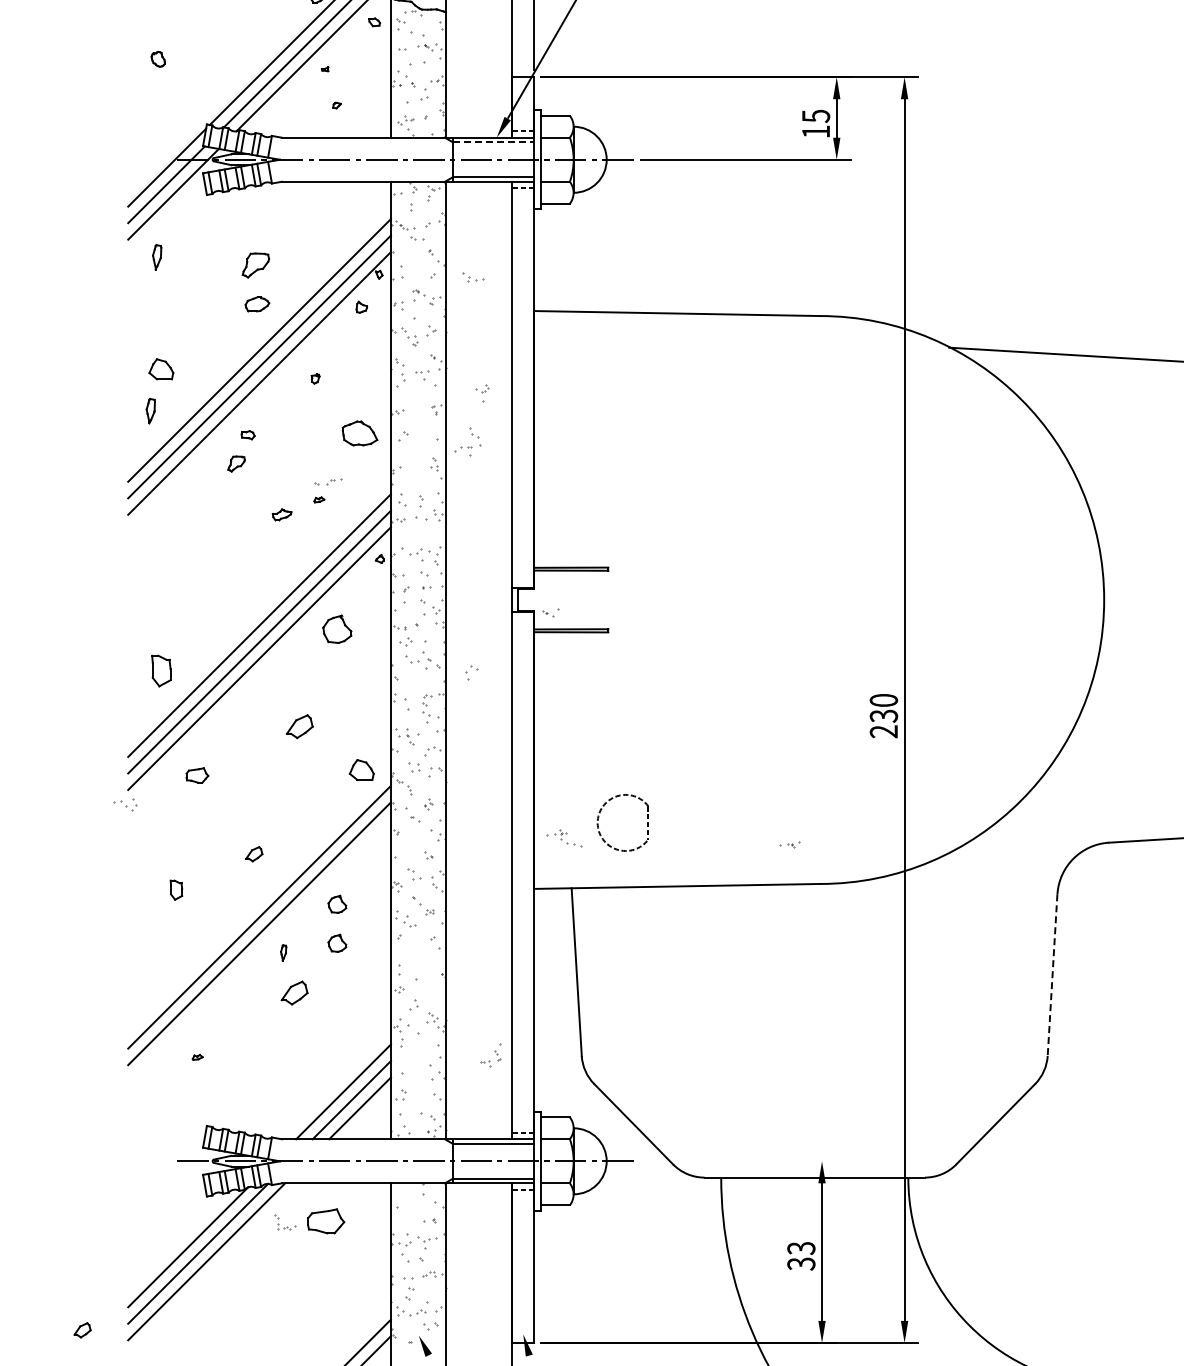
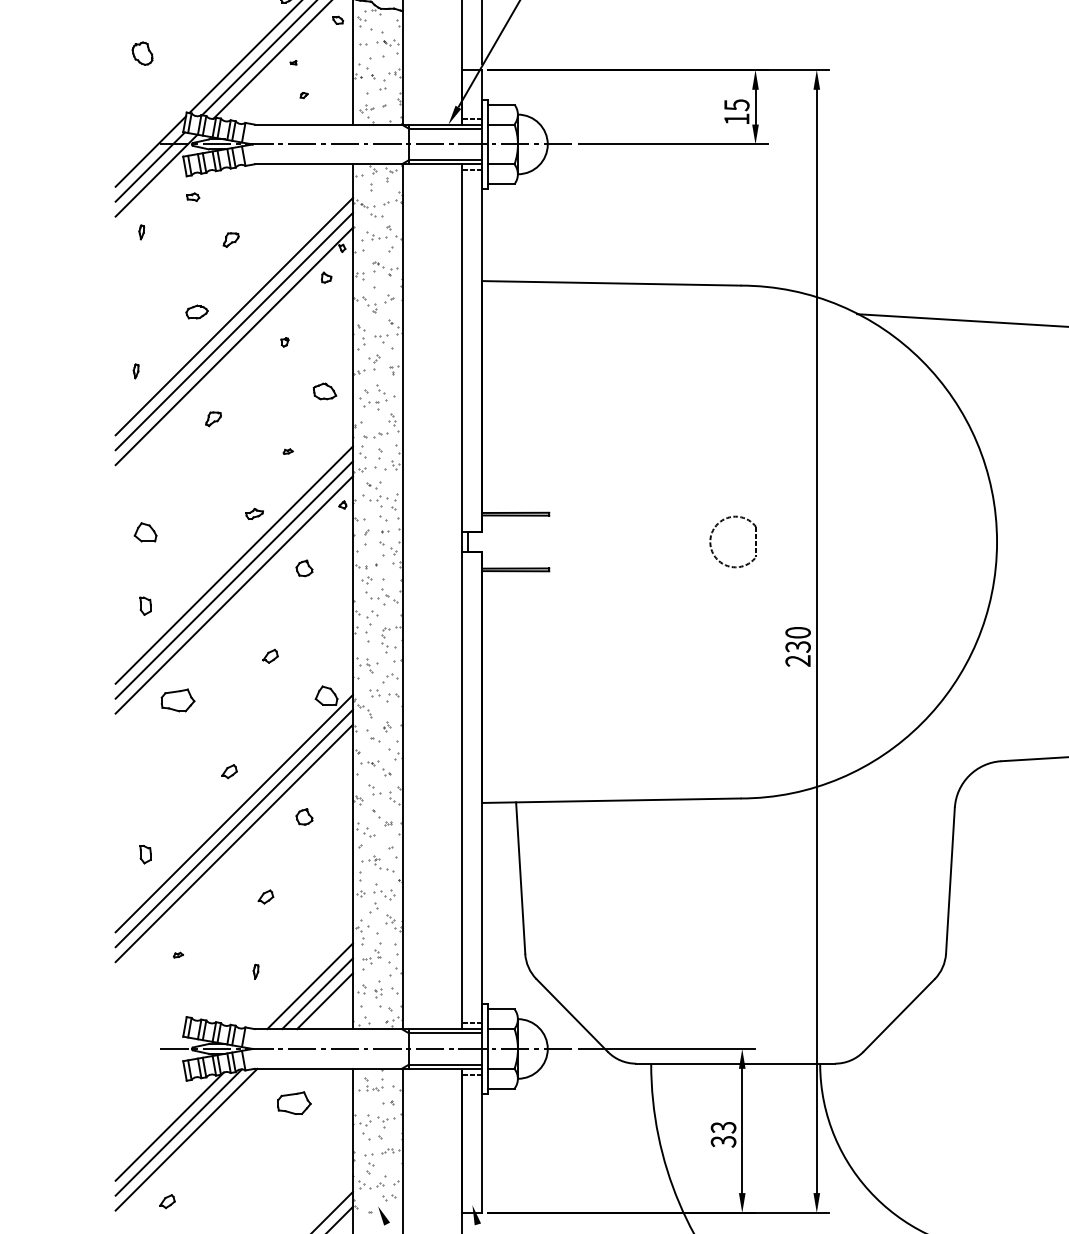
part: (158, 59) -> (143, 53), size x1.67
line: (493, 142) -> (445, 128), dashed -> solid
part: (156, 256) -> (141, 231), size x0.62
part: (256, 265) -> (231, 239), size x0.62
part: (473, 277) -> (376, 235), moved
part: (257, 304) -> (197, 312), moved
part: (161, 369) -> (145, 532), moved
part: (482, 393) -> (374, 362), moved
part: (150, 410) -> (135, 370), size x0.62
part: (359, 432) -> (324, 390), size x0.71
part: (247, 435) -> (192, 197), moved
part: (467, 441) -> (375, 397), moved
part: (328, 481) -> (376, 435), moved
part: (281, 514) -> (254, 513), moved
part: (550, 612) -> (373, 484), moved
part: (337, 628) -> (304, 567), size x0.62
part: (161, 670) -> (145, 605), size x0.62
part: (471, 672) -> (372, 617), moved
part: (299, 726) -> (270, 656), size x0.62
part: (197, 775) -> (178, 700), size x1.67
part: (125, 804) -> (384, 894), moved
part: (599, 817) -> (711, 537), moved
part: (564, 838) -> (377, 863), moved
part: (789, 844) -> (369, 762), moved
part: (176, 889) -> (145, 854), moved
line: (259, 900) -> (234, 813), added
part: (337, 942) -> (304, 851), removed
part: (283, 952) -> (255, 971), moved
line: (1052, 975) -> (950, 881), dashed -> solid
part: (294, 992) -> (265, 896), size x0.62
part: (490, 1055) -> (371, 953), moved
part: (419, 1095) -> (378, 989), added
line: (738, 1161) -> (666, 1049), added
part: (285, 1222) -> (374, 1084), moved
part: (82, 1330) -> (167, 1201), moved

